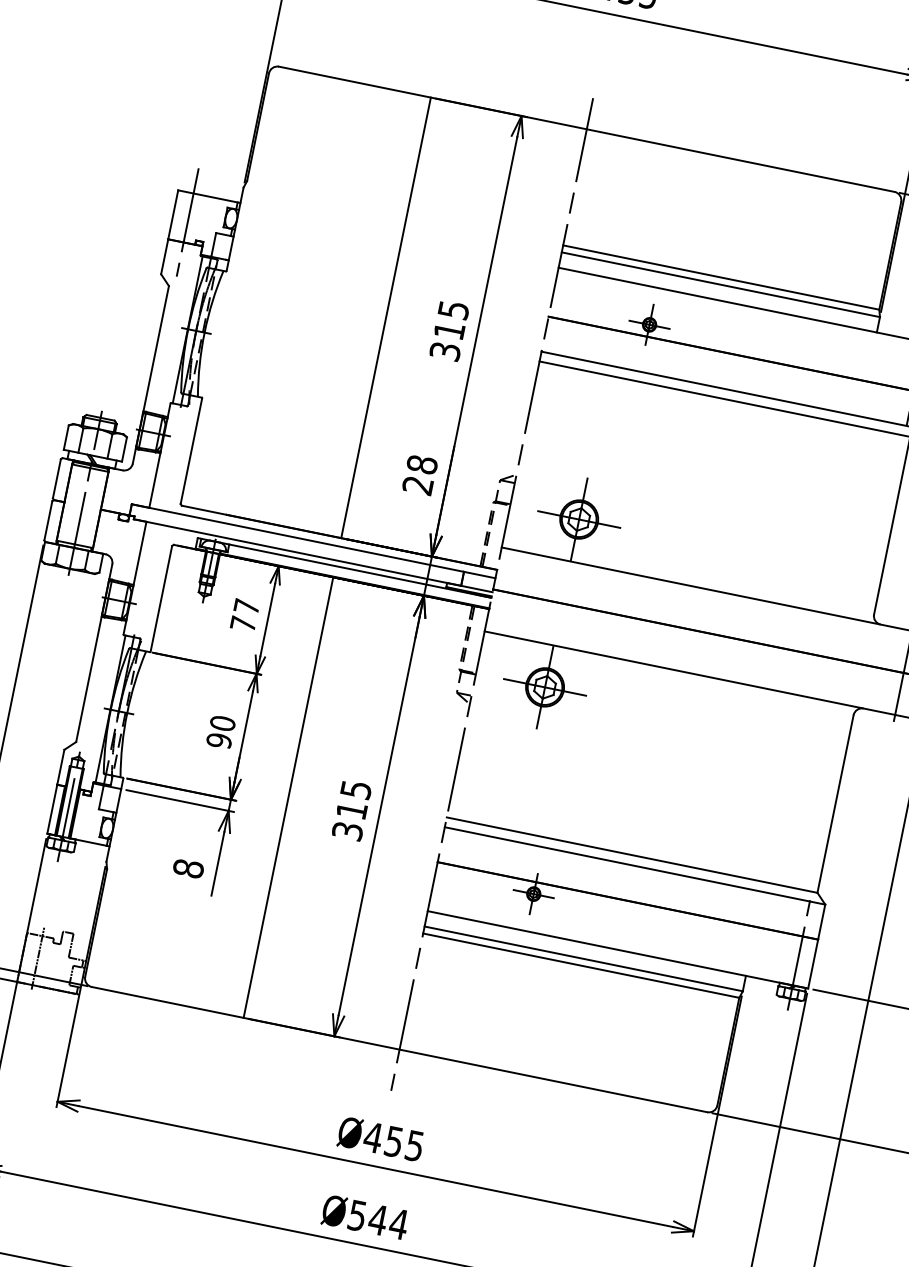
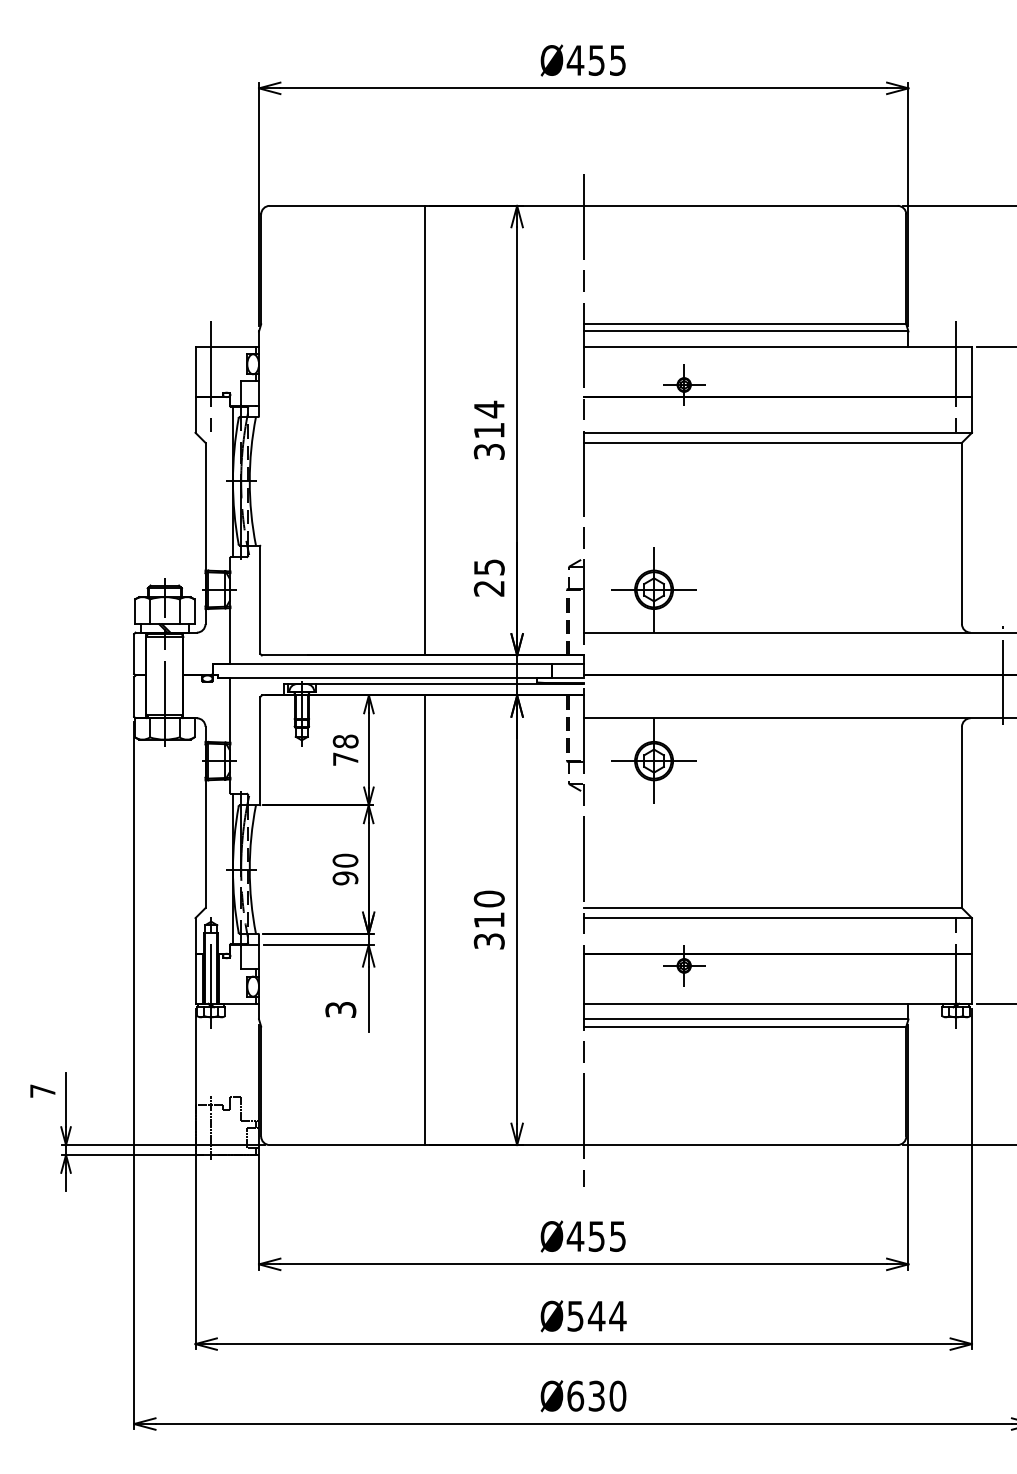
text: (453, 310) -> (489, 409), 315 -> 314
text: (421, 464) -> (488, 567), 28 -> 25
text: (246, 606) -> (345, 741), 77 -> 78
text: (355, 789) -> (488, 898), 315 -> 310
text: (188, 868) -> (340, 1009), 8 -> 3

